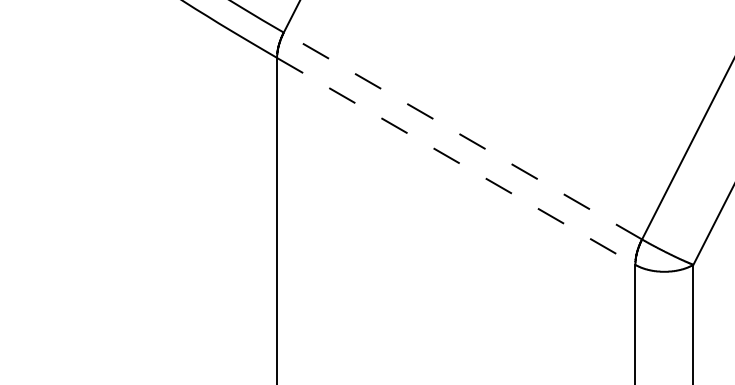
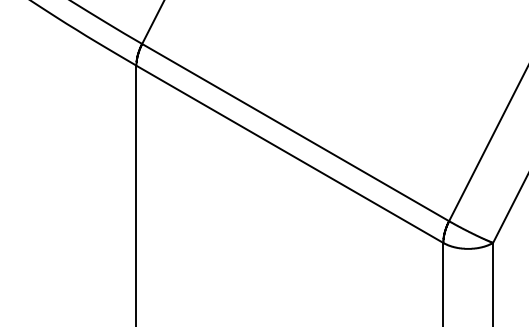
line: (462, 136) -> (295, 132), dashed -> solid
line: (456, 161) -> (290, 154), dashed -> solid

